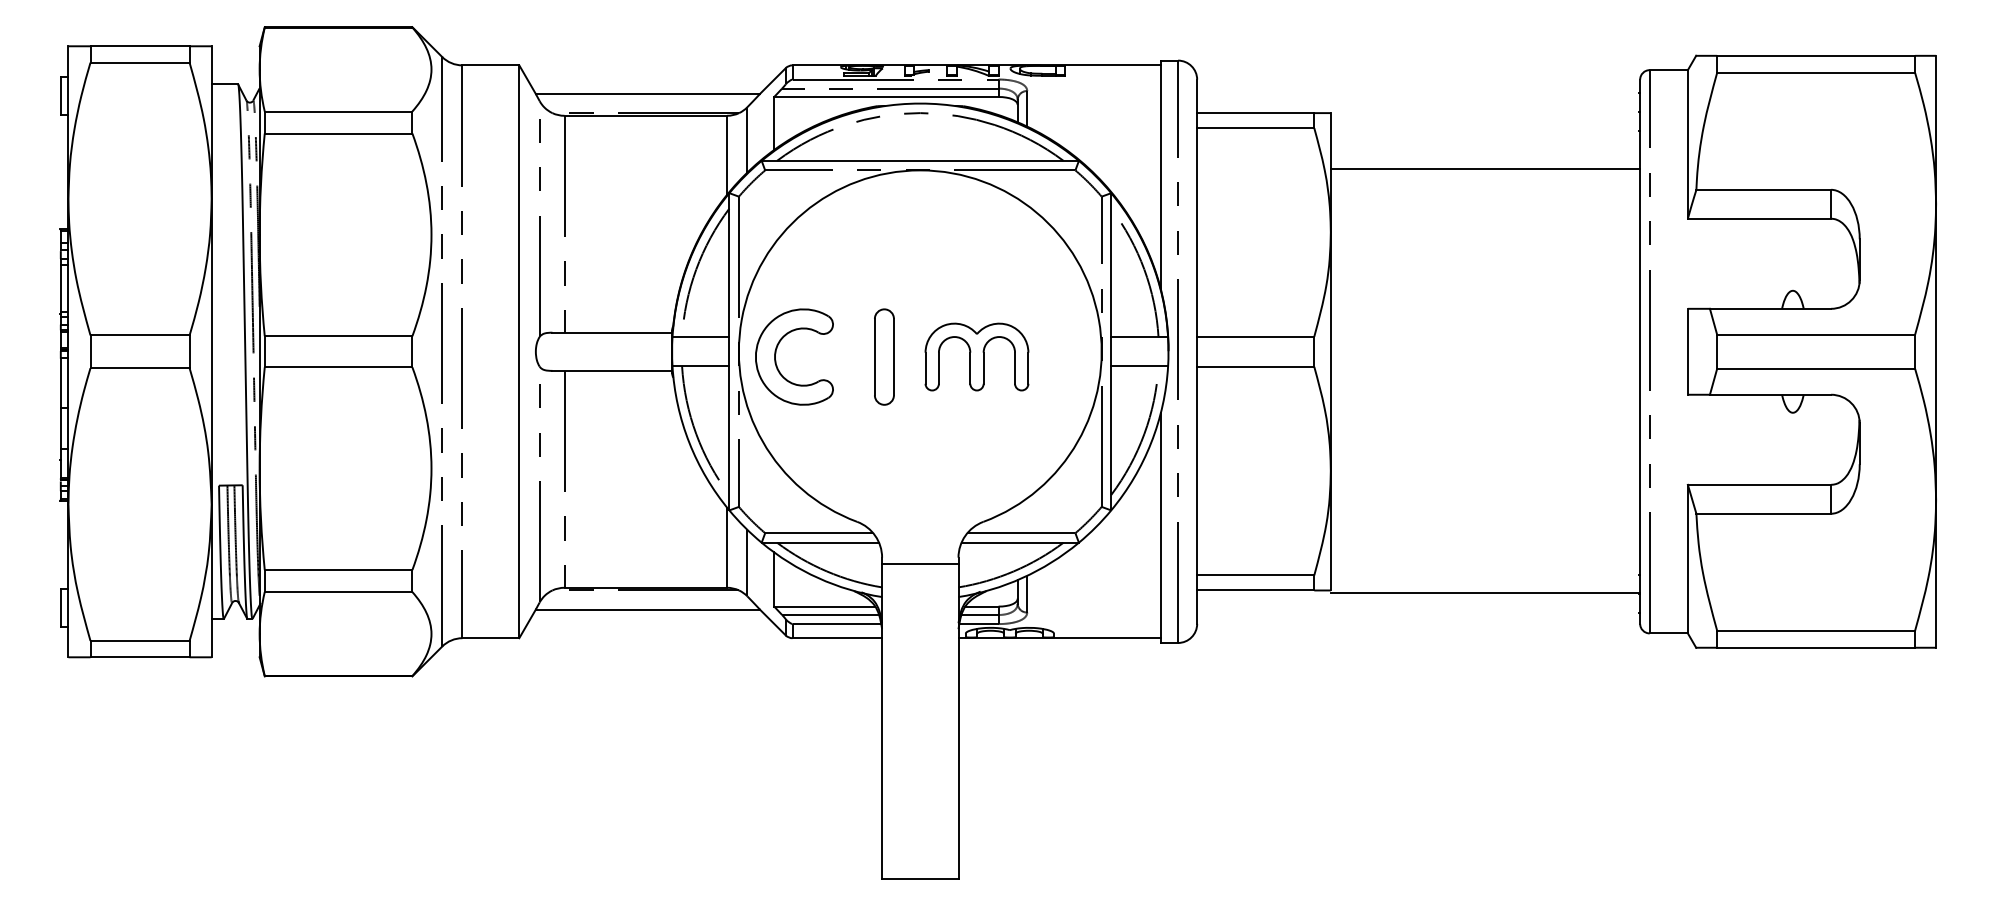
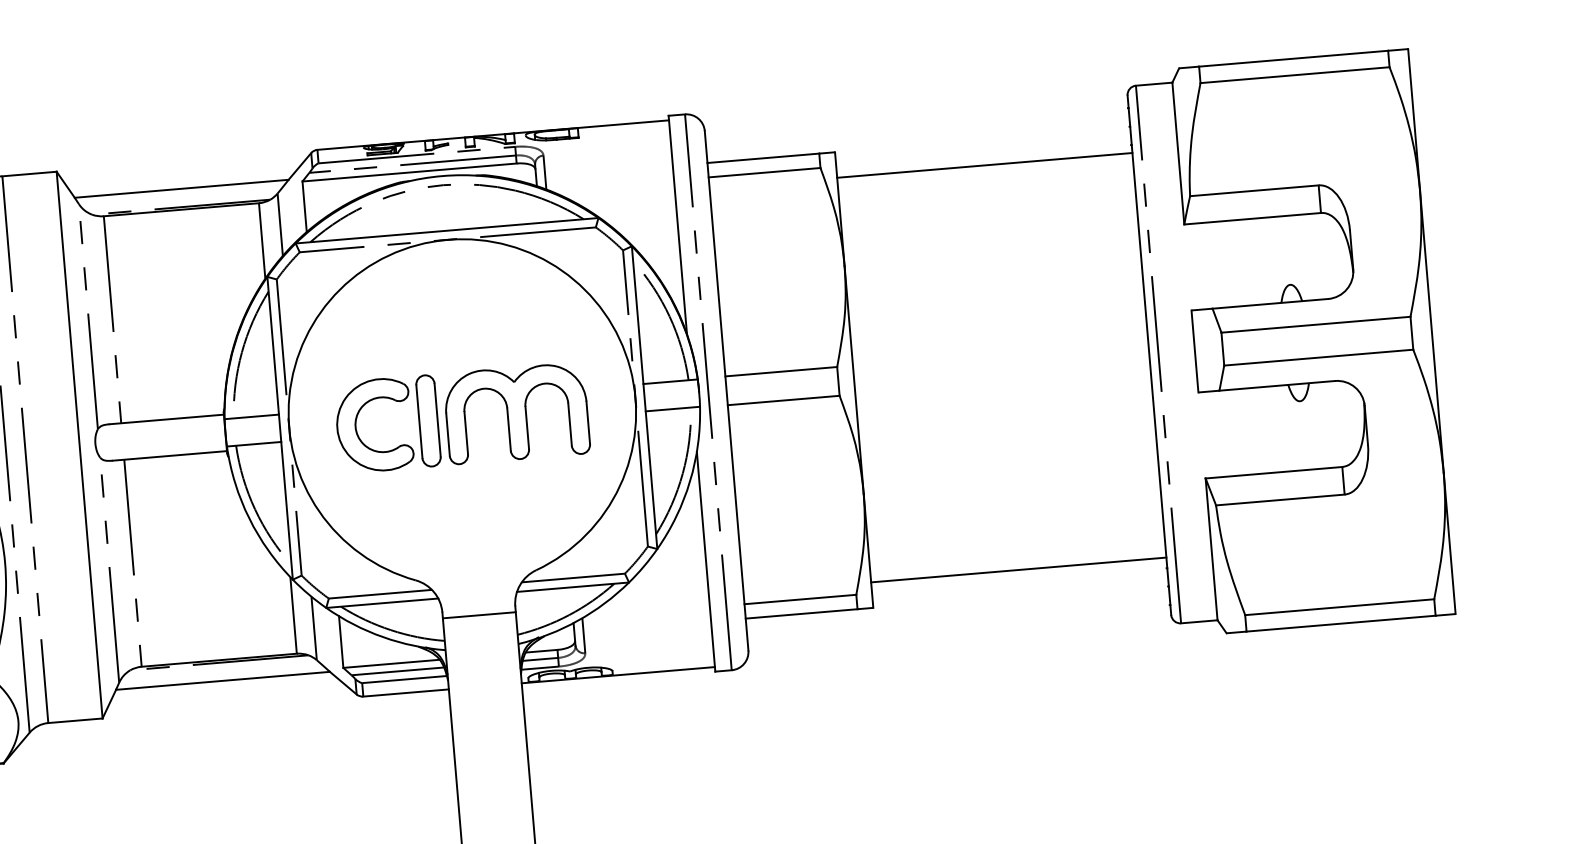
line: (1485, 168) -> (984, 165), moved
part: (776, 353) -> (356, 423), moved
part: (976, 356) -> (516, 412), size x1.43
line: (1485, 592) -> (1018, 569), moved

